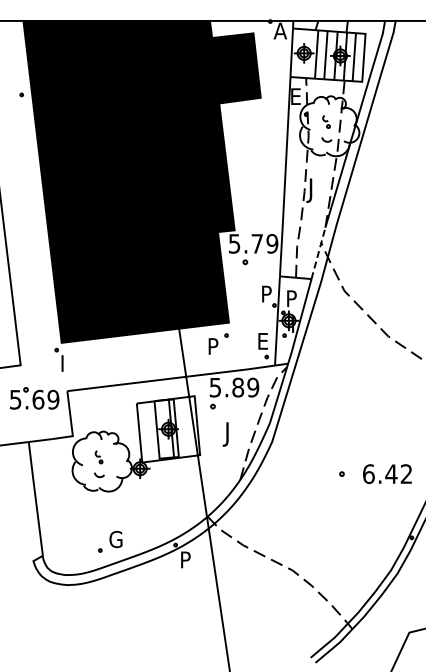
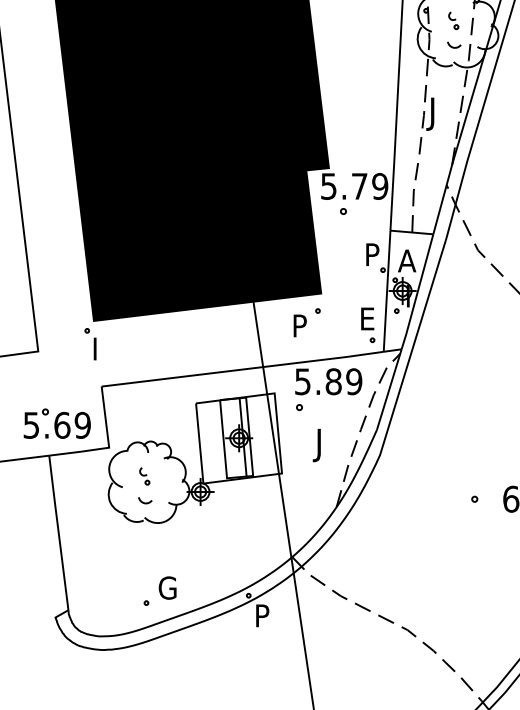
line: (318, 252) -> (442, 198), dashed -> solid
text: (291, 298) -> (406, 260), P -> A
part: (34, 398) -> (57, 423), moved

